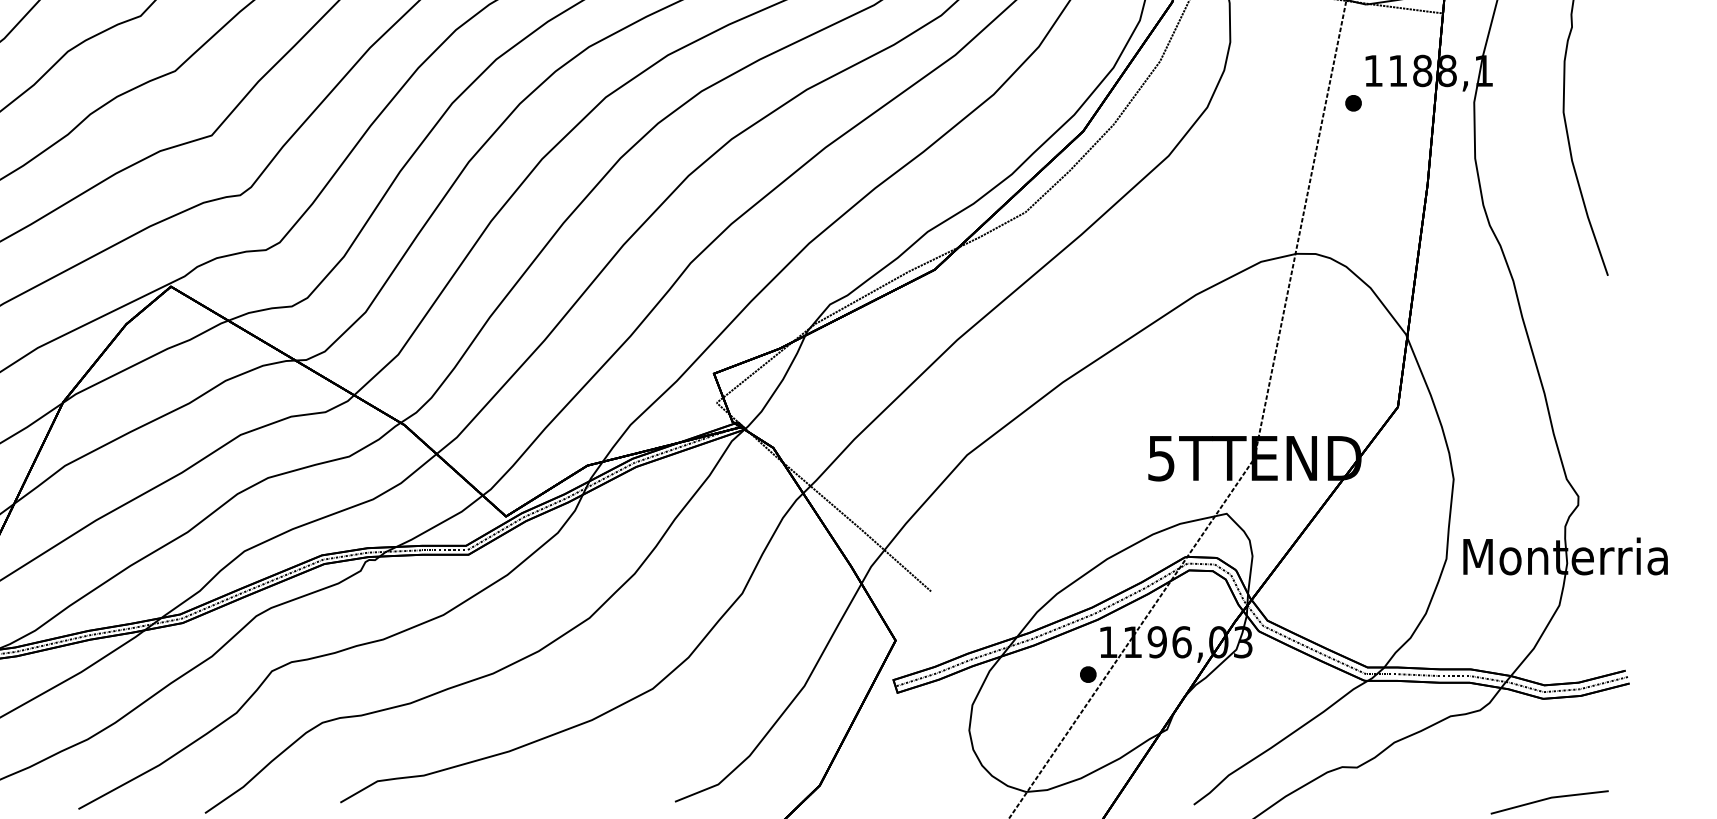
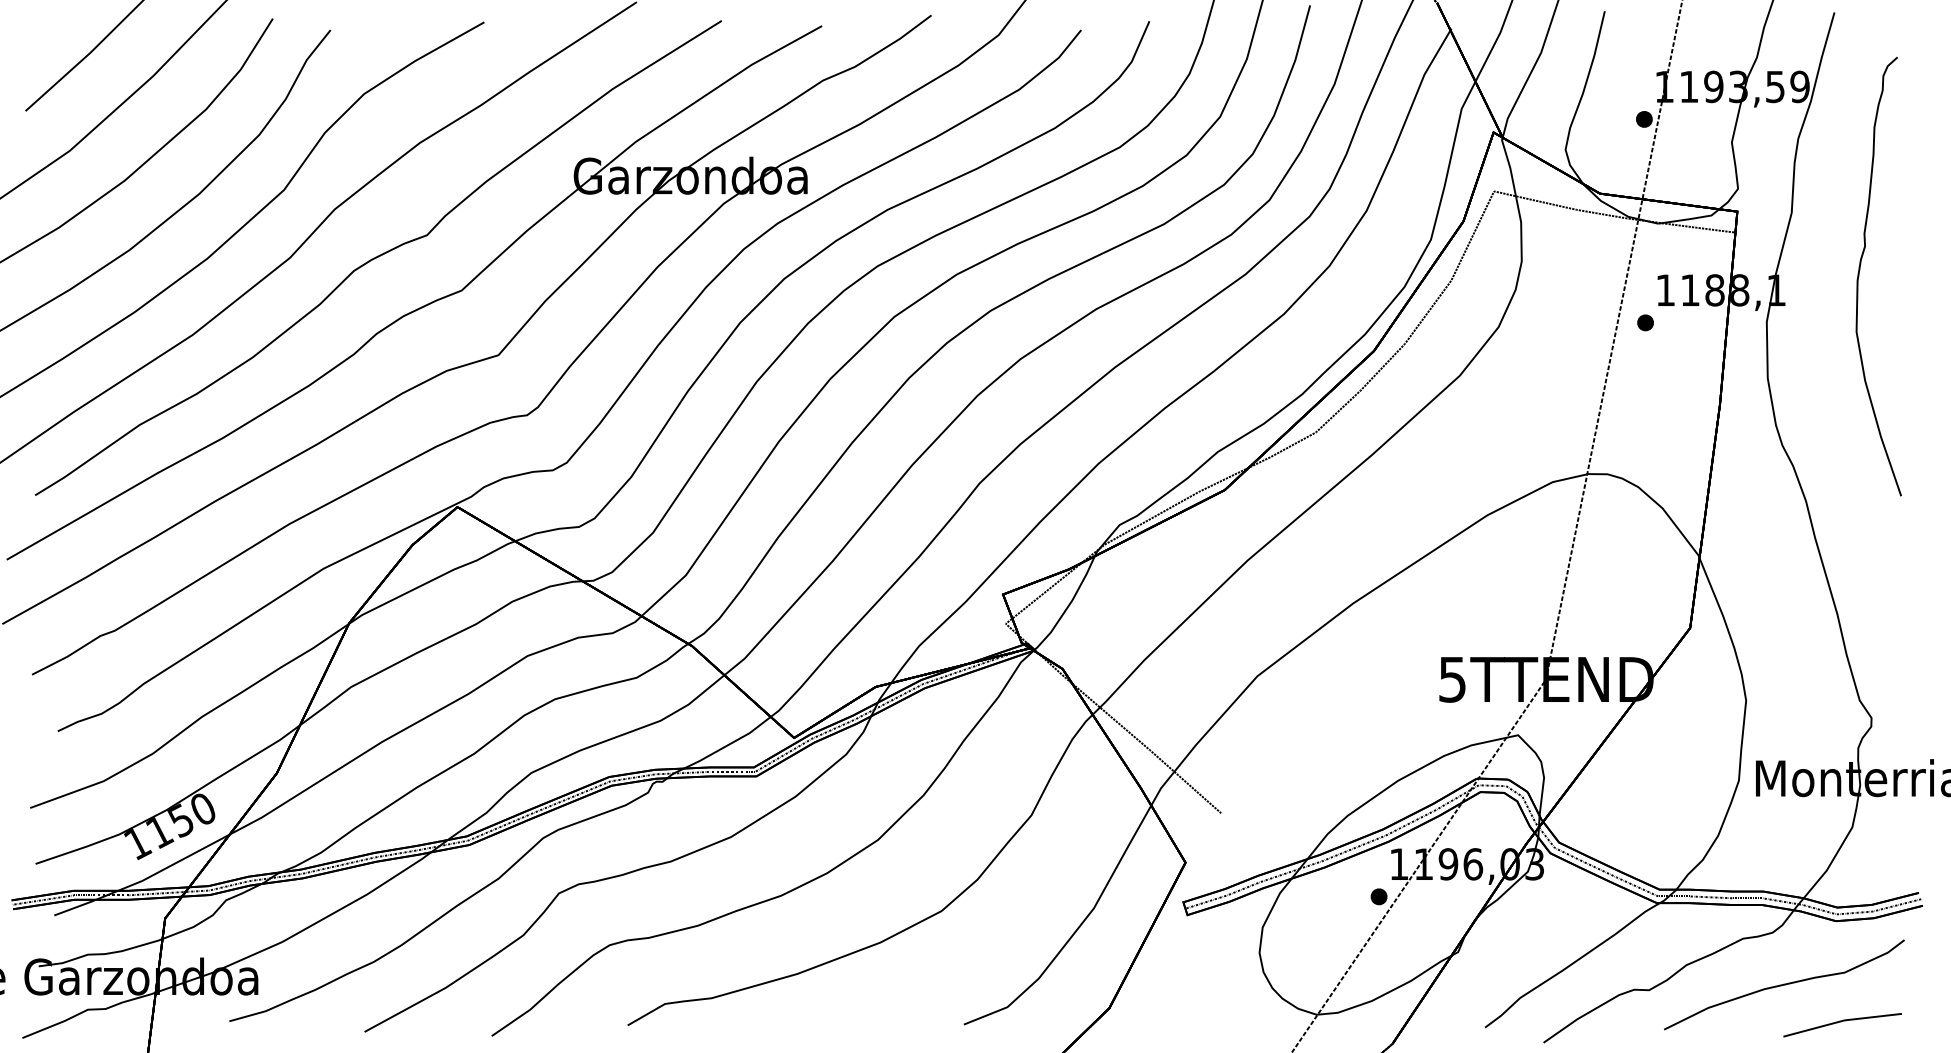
curve: (1491, 761) -> (1784, 984), added

